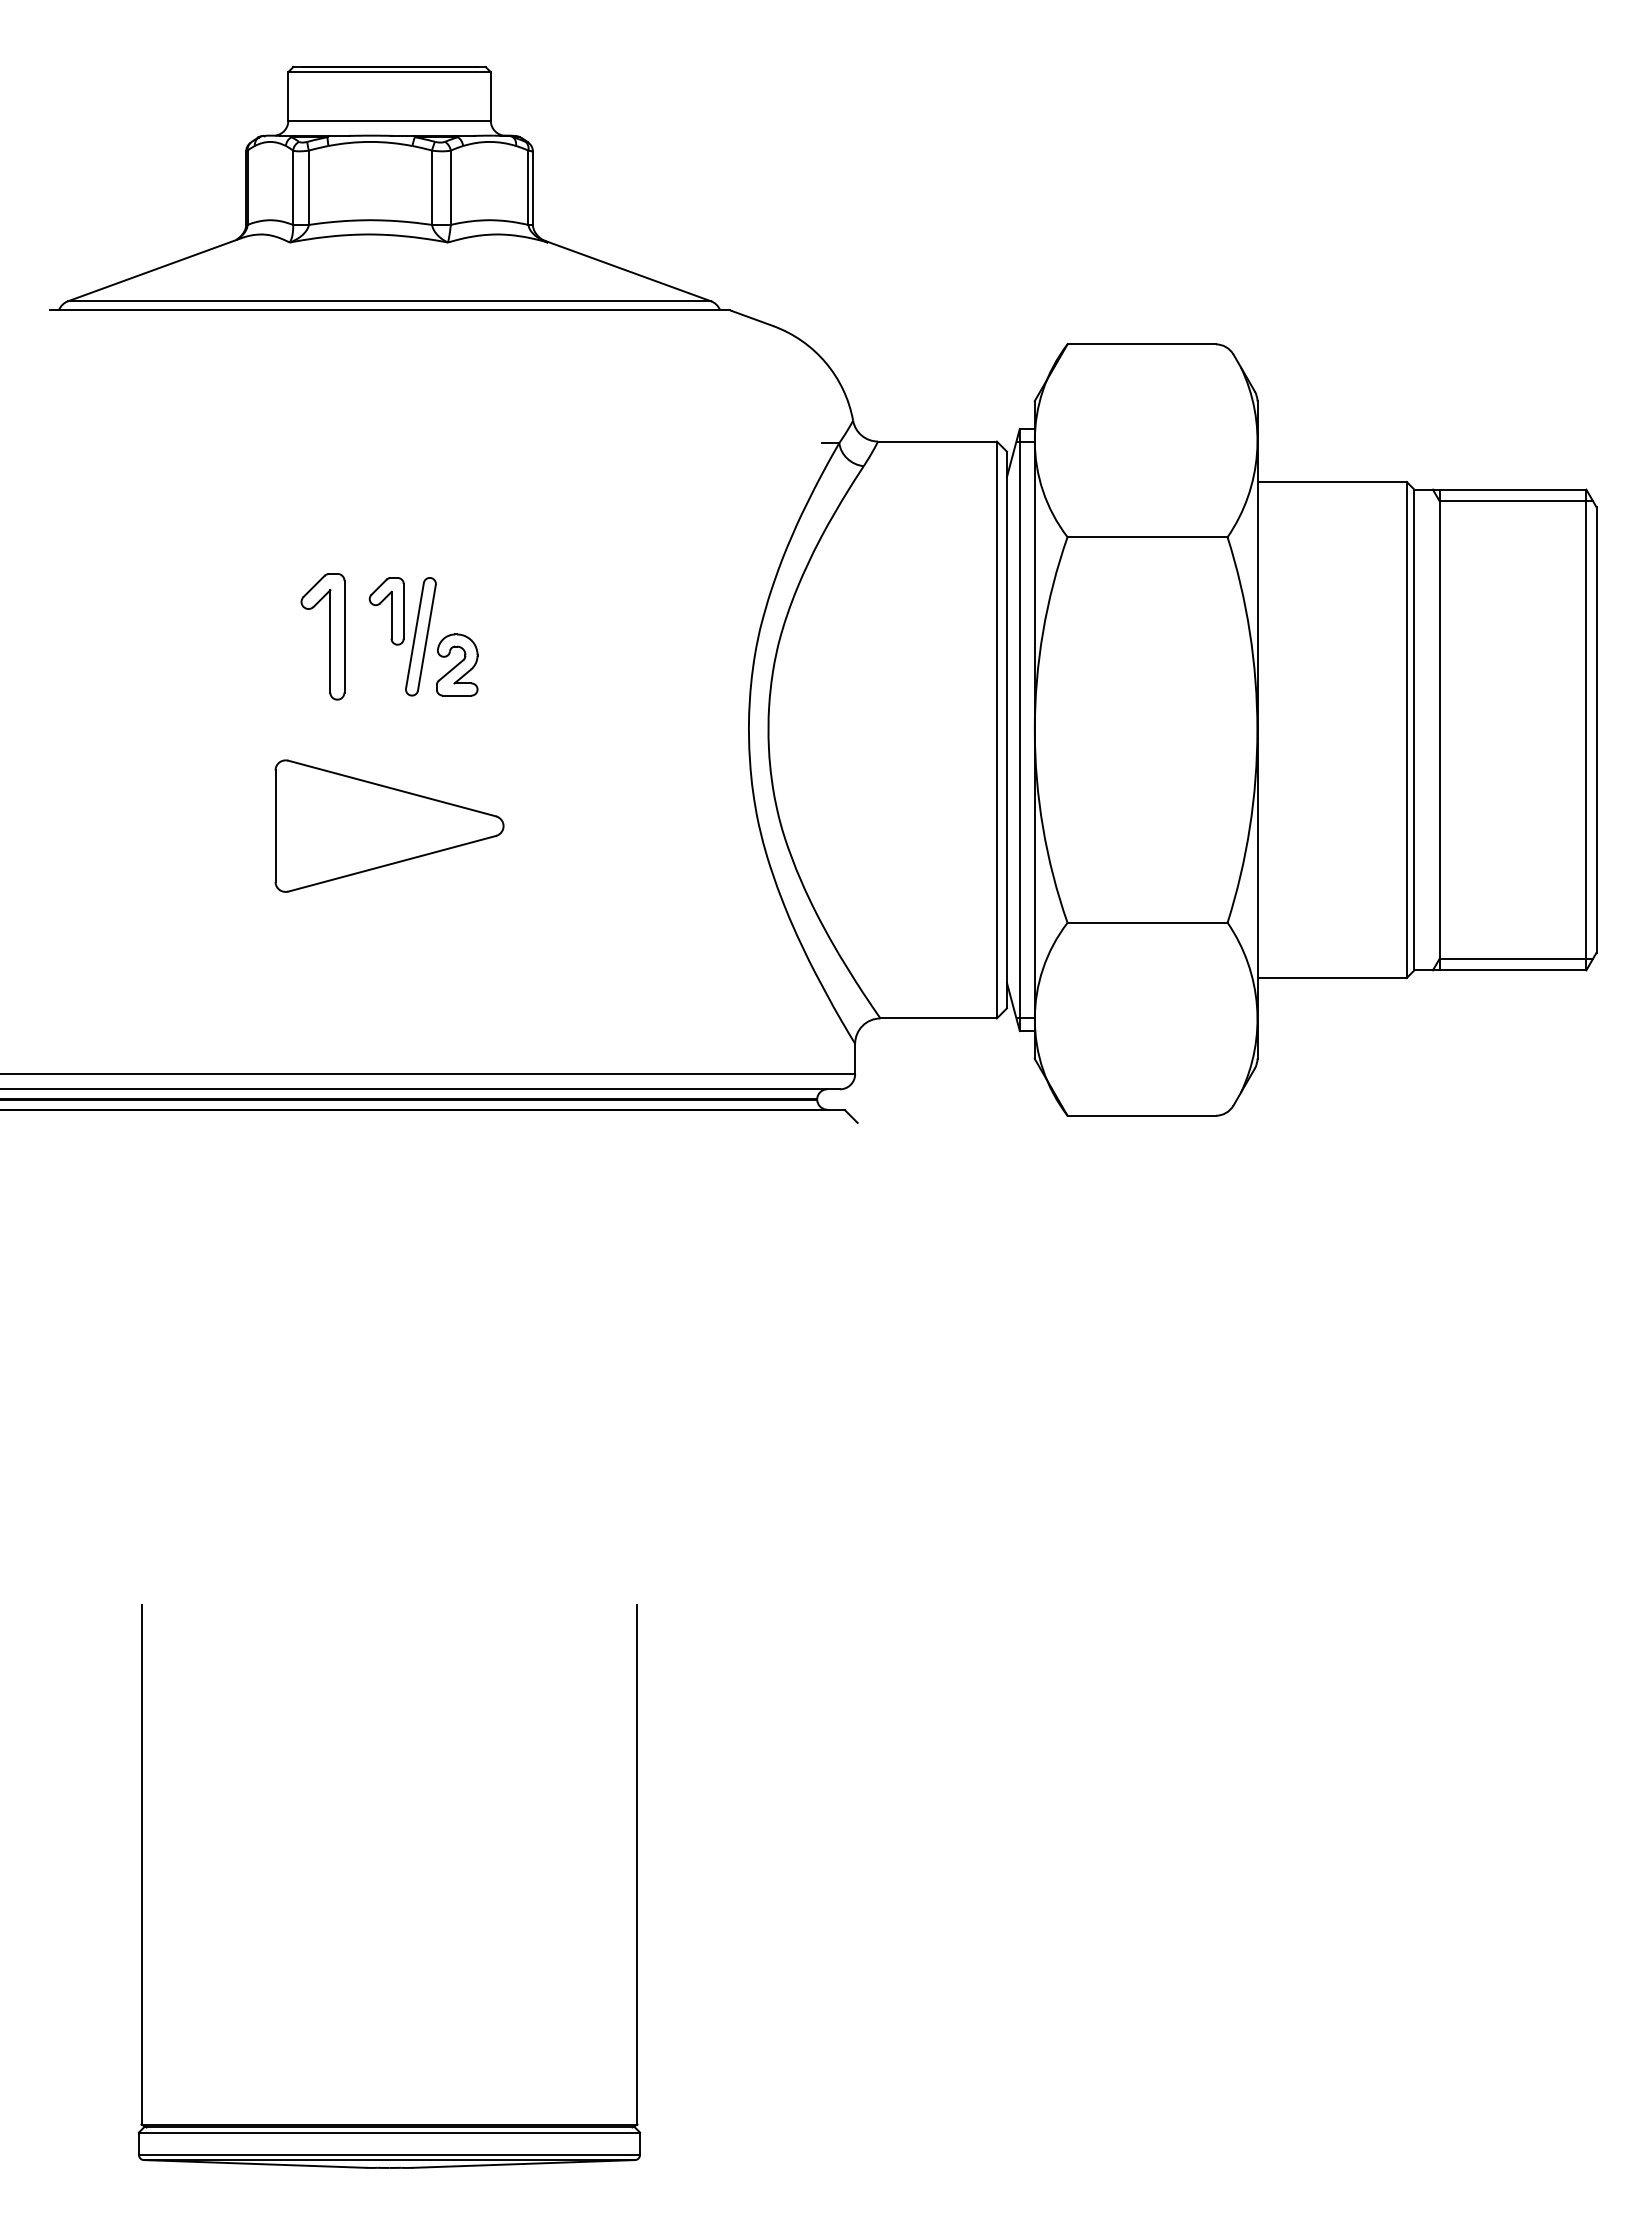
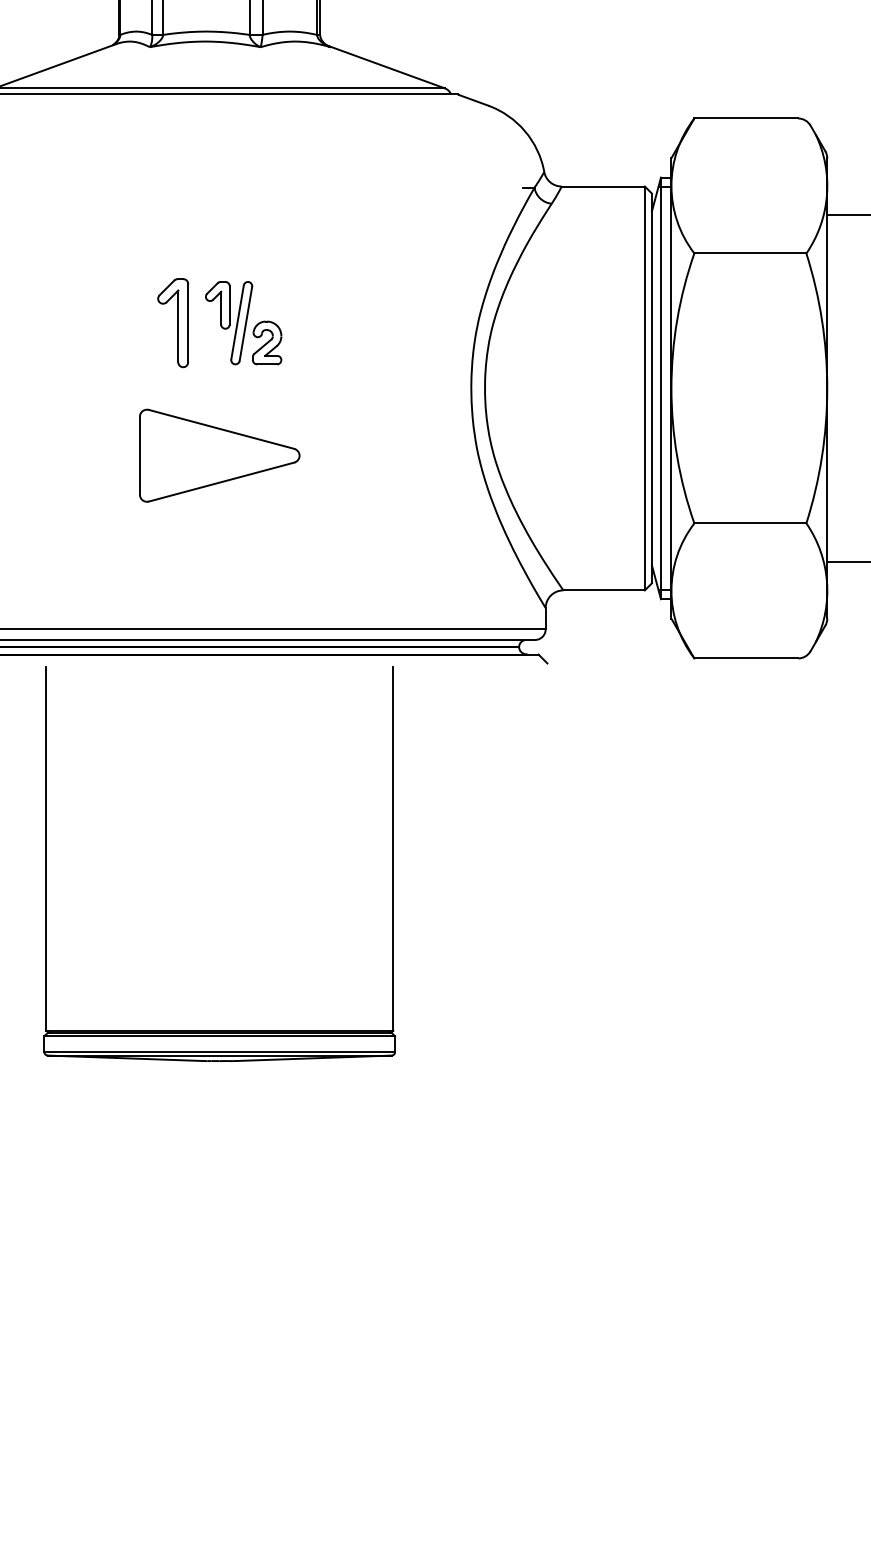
part: (389, 2124) -> (219, 1030), moved

